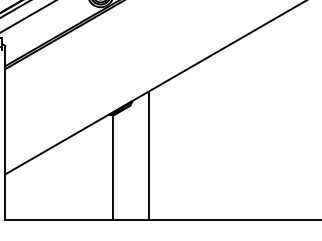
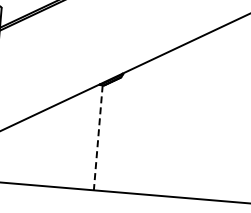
line: (148, 155) -> (135, 128), removed
line: (112, 167) -> (98, 137), solid -> dashed

